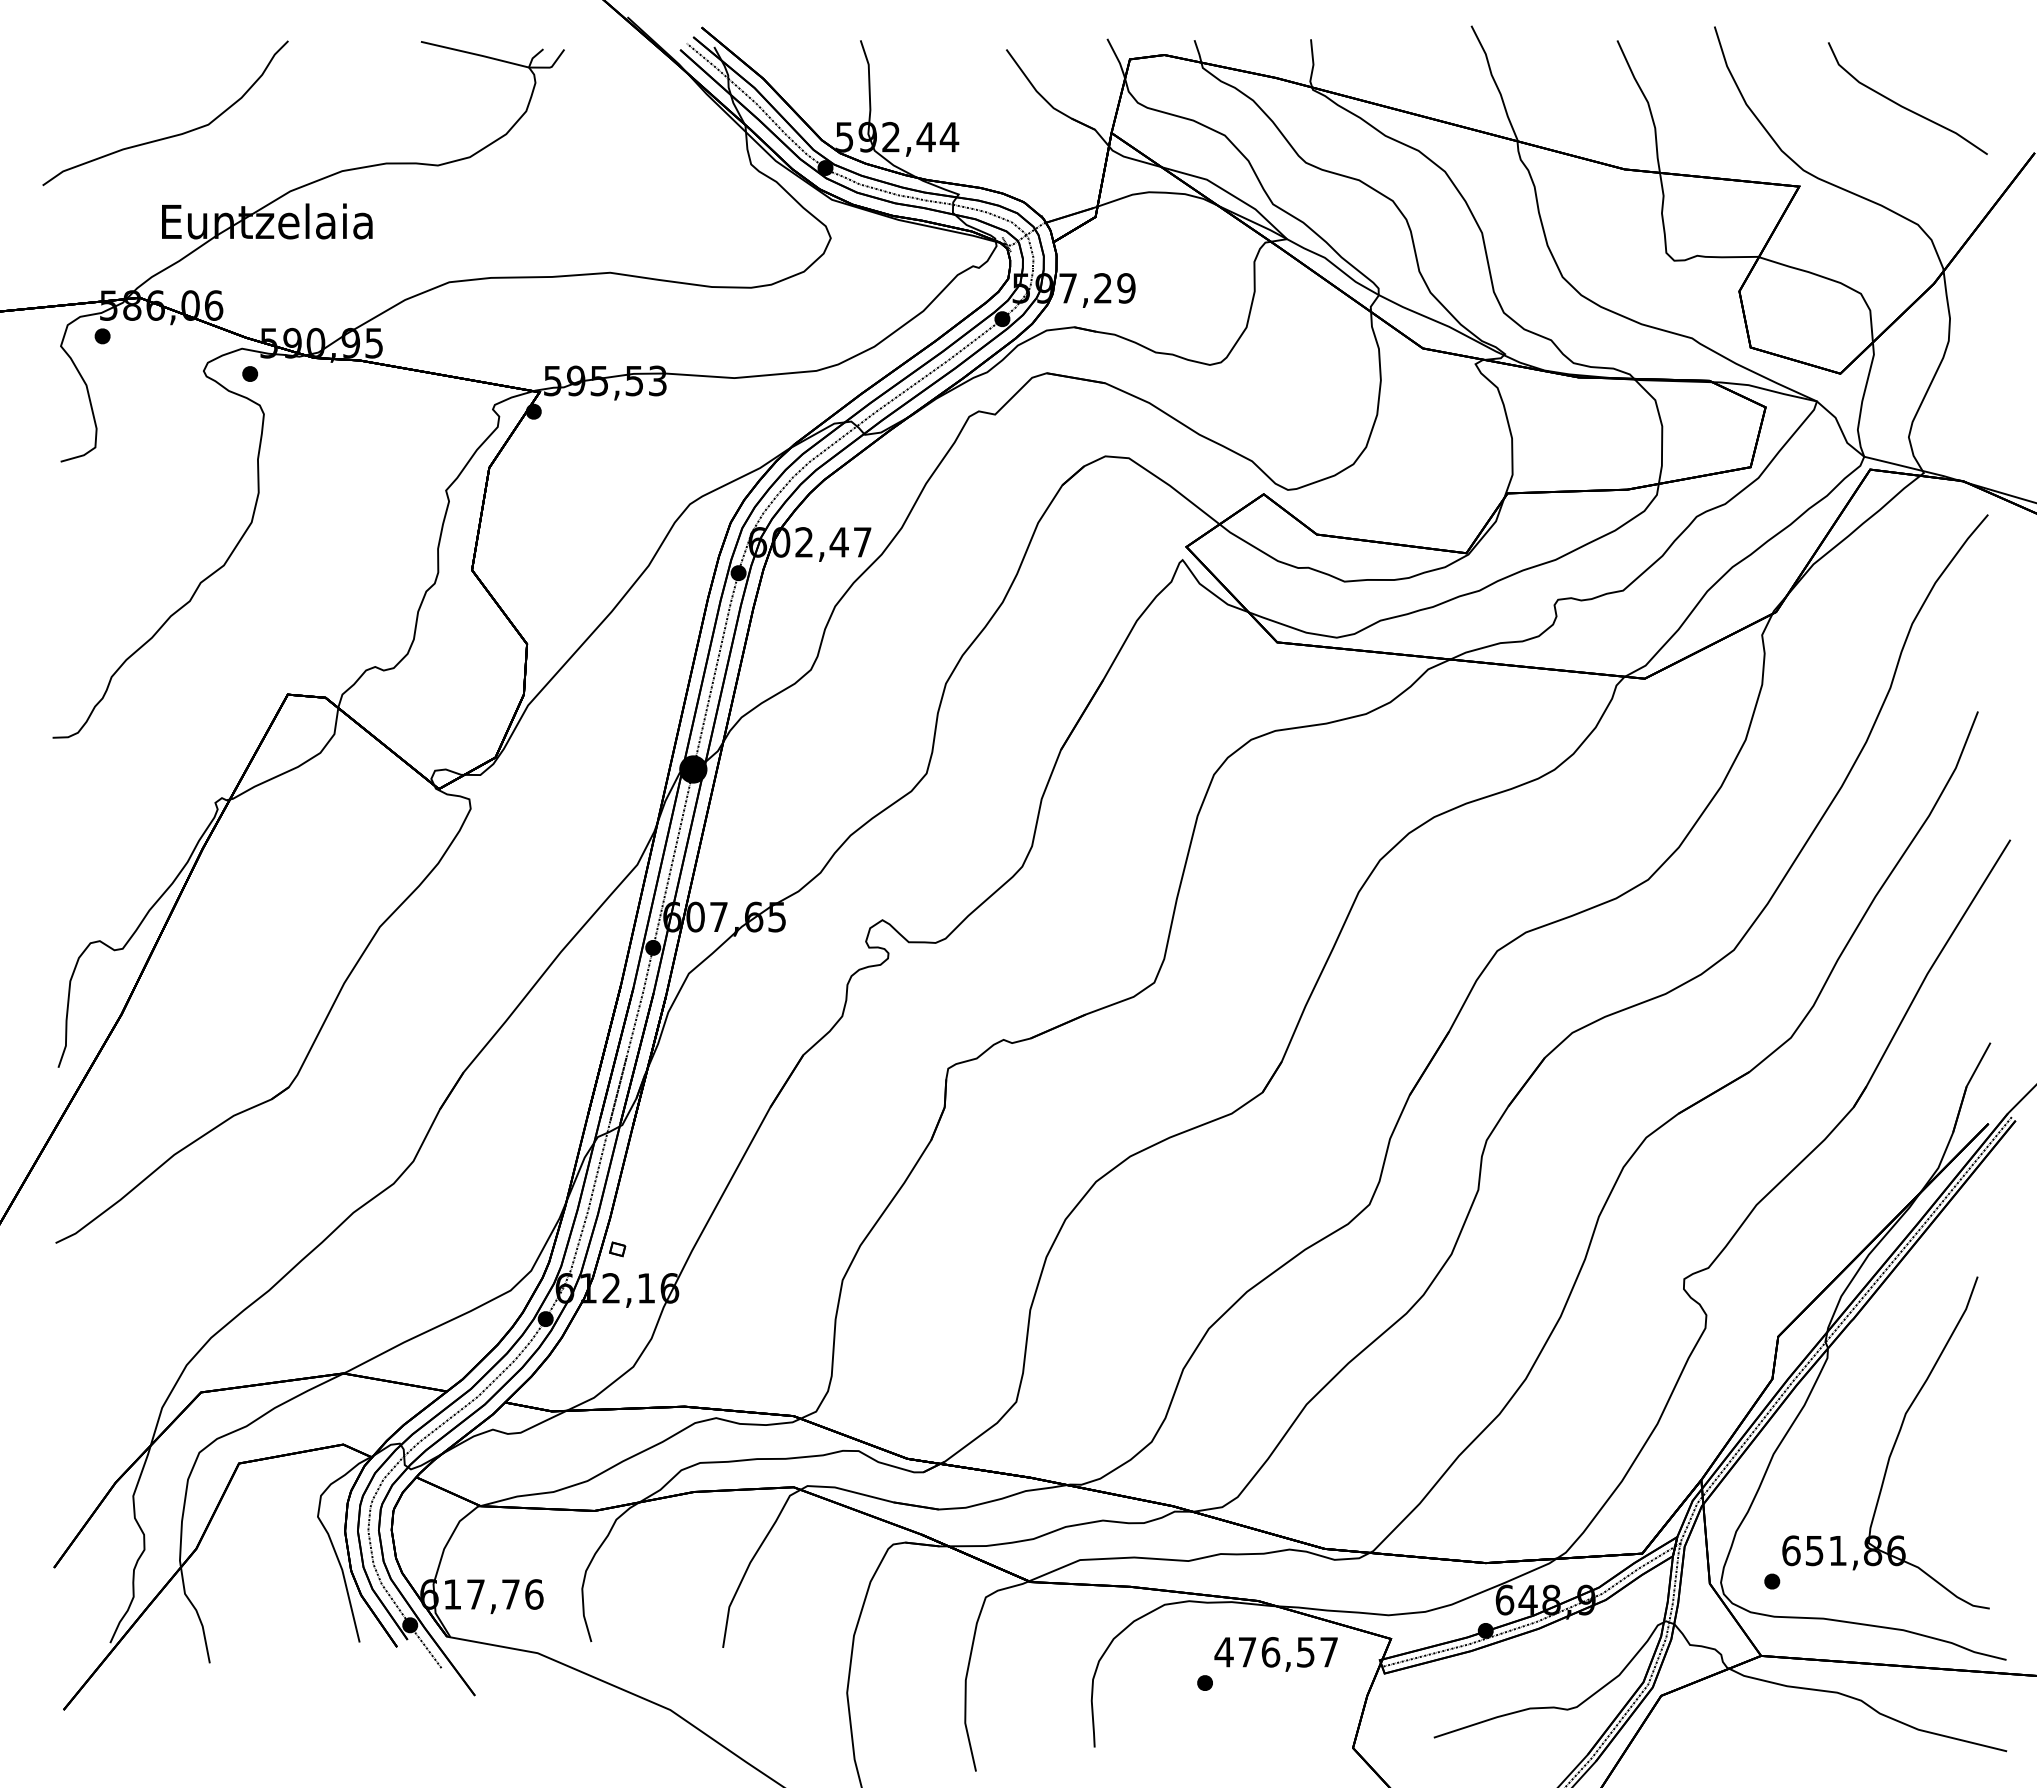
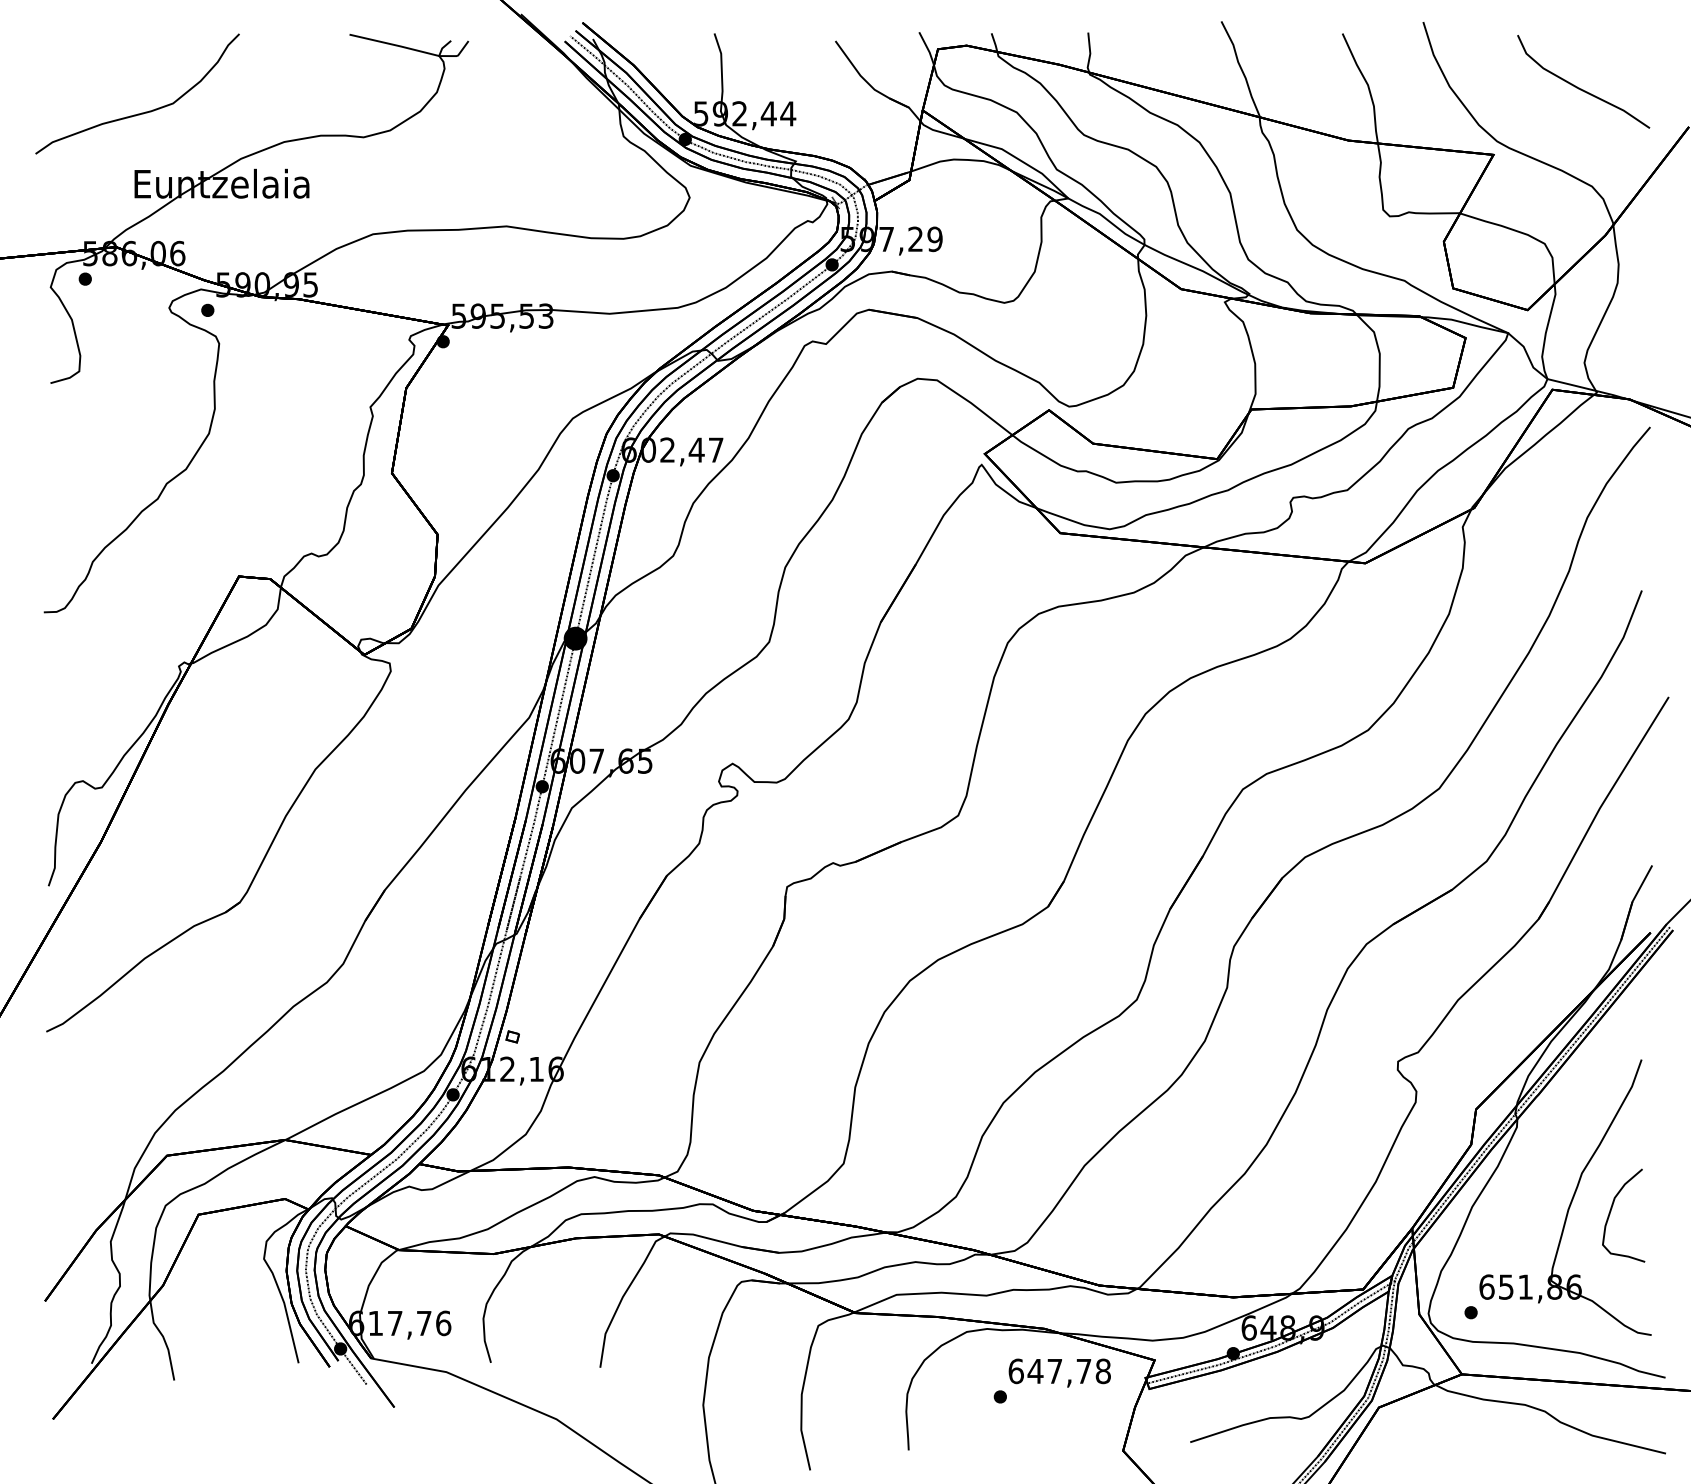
curve: (1941, 1458) -> (1611, 1210), added
text: (1276, 1652) -> (1059, 1371), 476,57 -> 647,78

